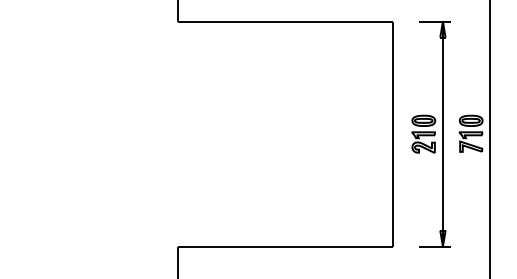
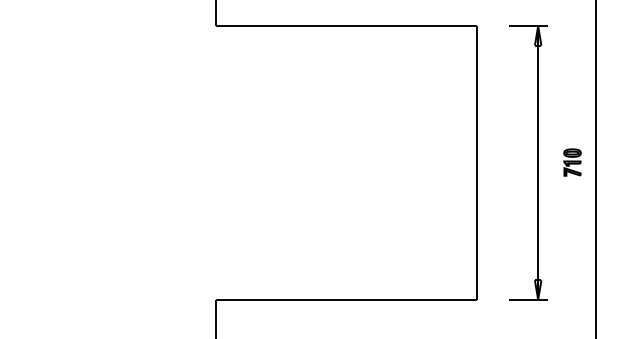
part: (423, 133) -> (514, 162), removed
part: (471, 133) -> (572, 162), size x0.6

